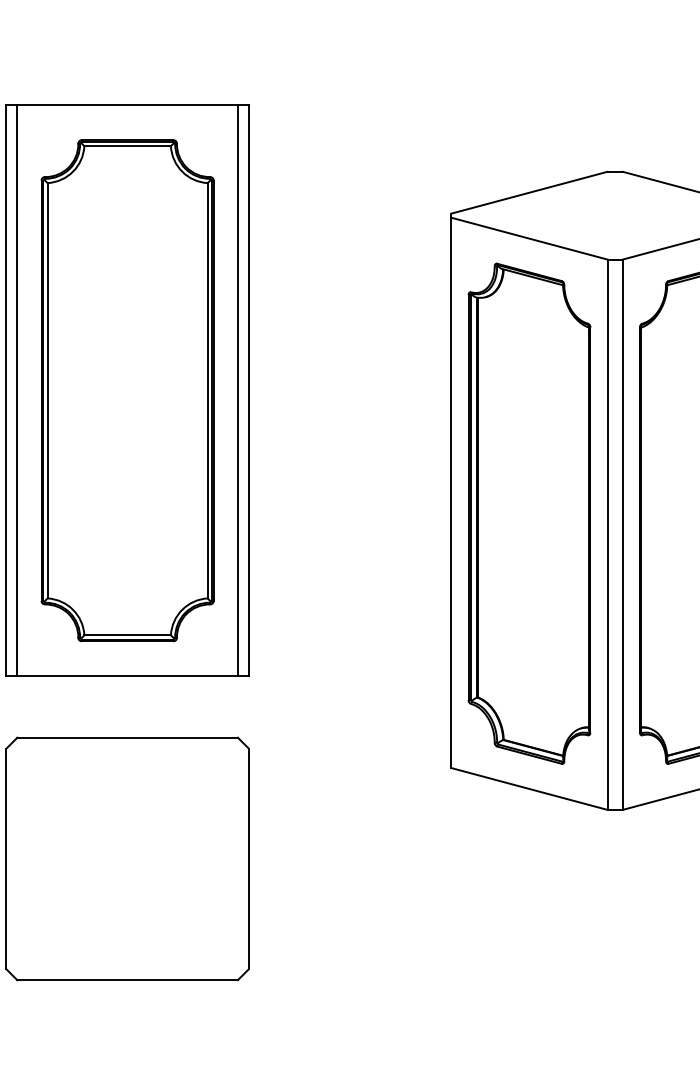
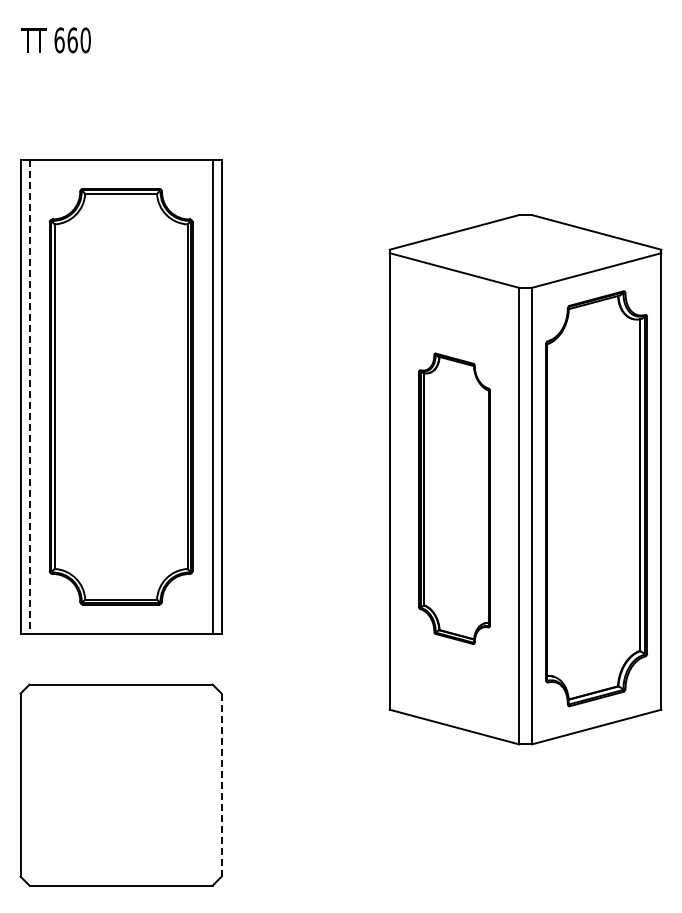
line: (17, 390) -> (29, 396), solid -> dashed
part: (529, 513) -> (454, 498), size x0.7
line: (248, 859) -> (221, 785), solid -> dashed

